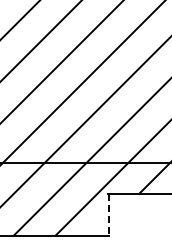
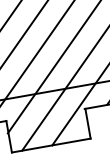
line: (108, 215) -> (87, 124), dashed -> solid

